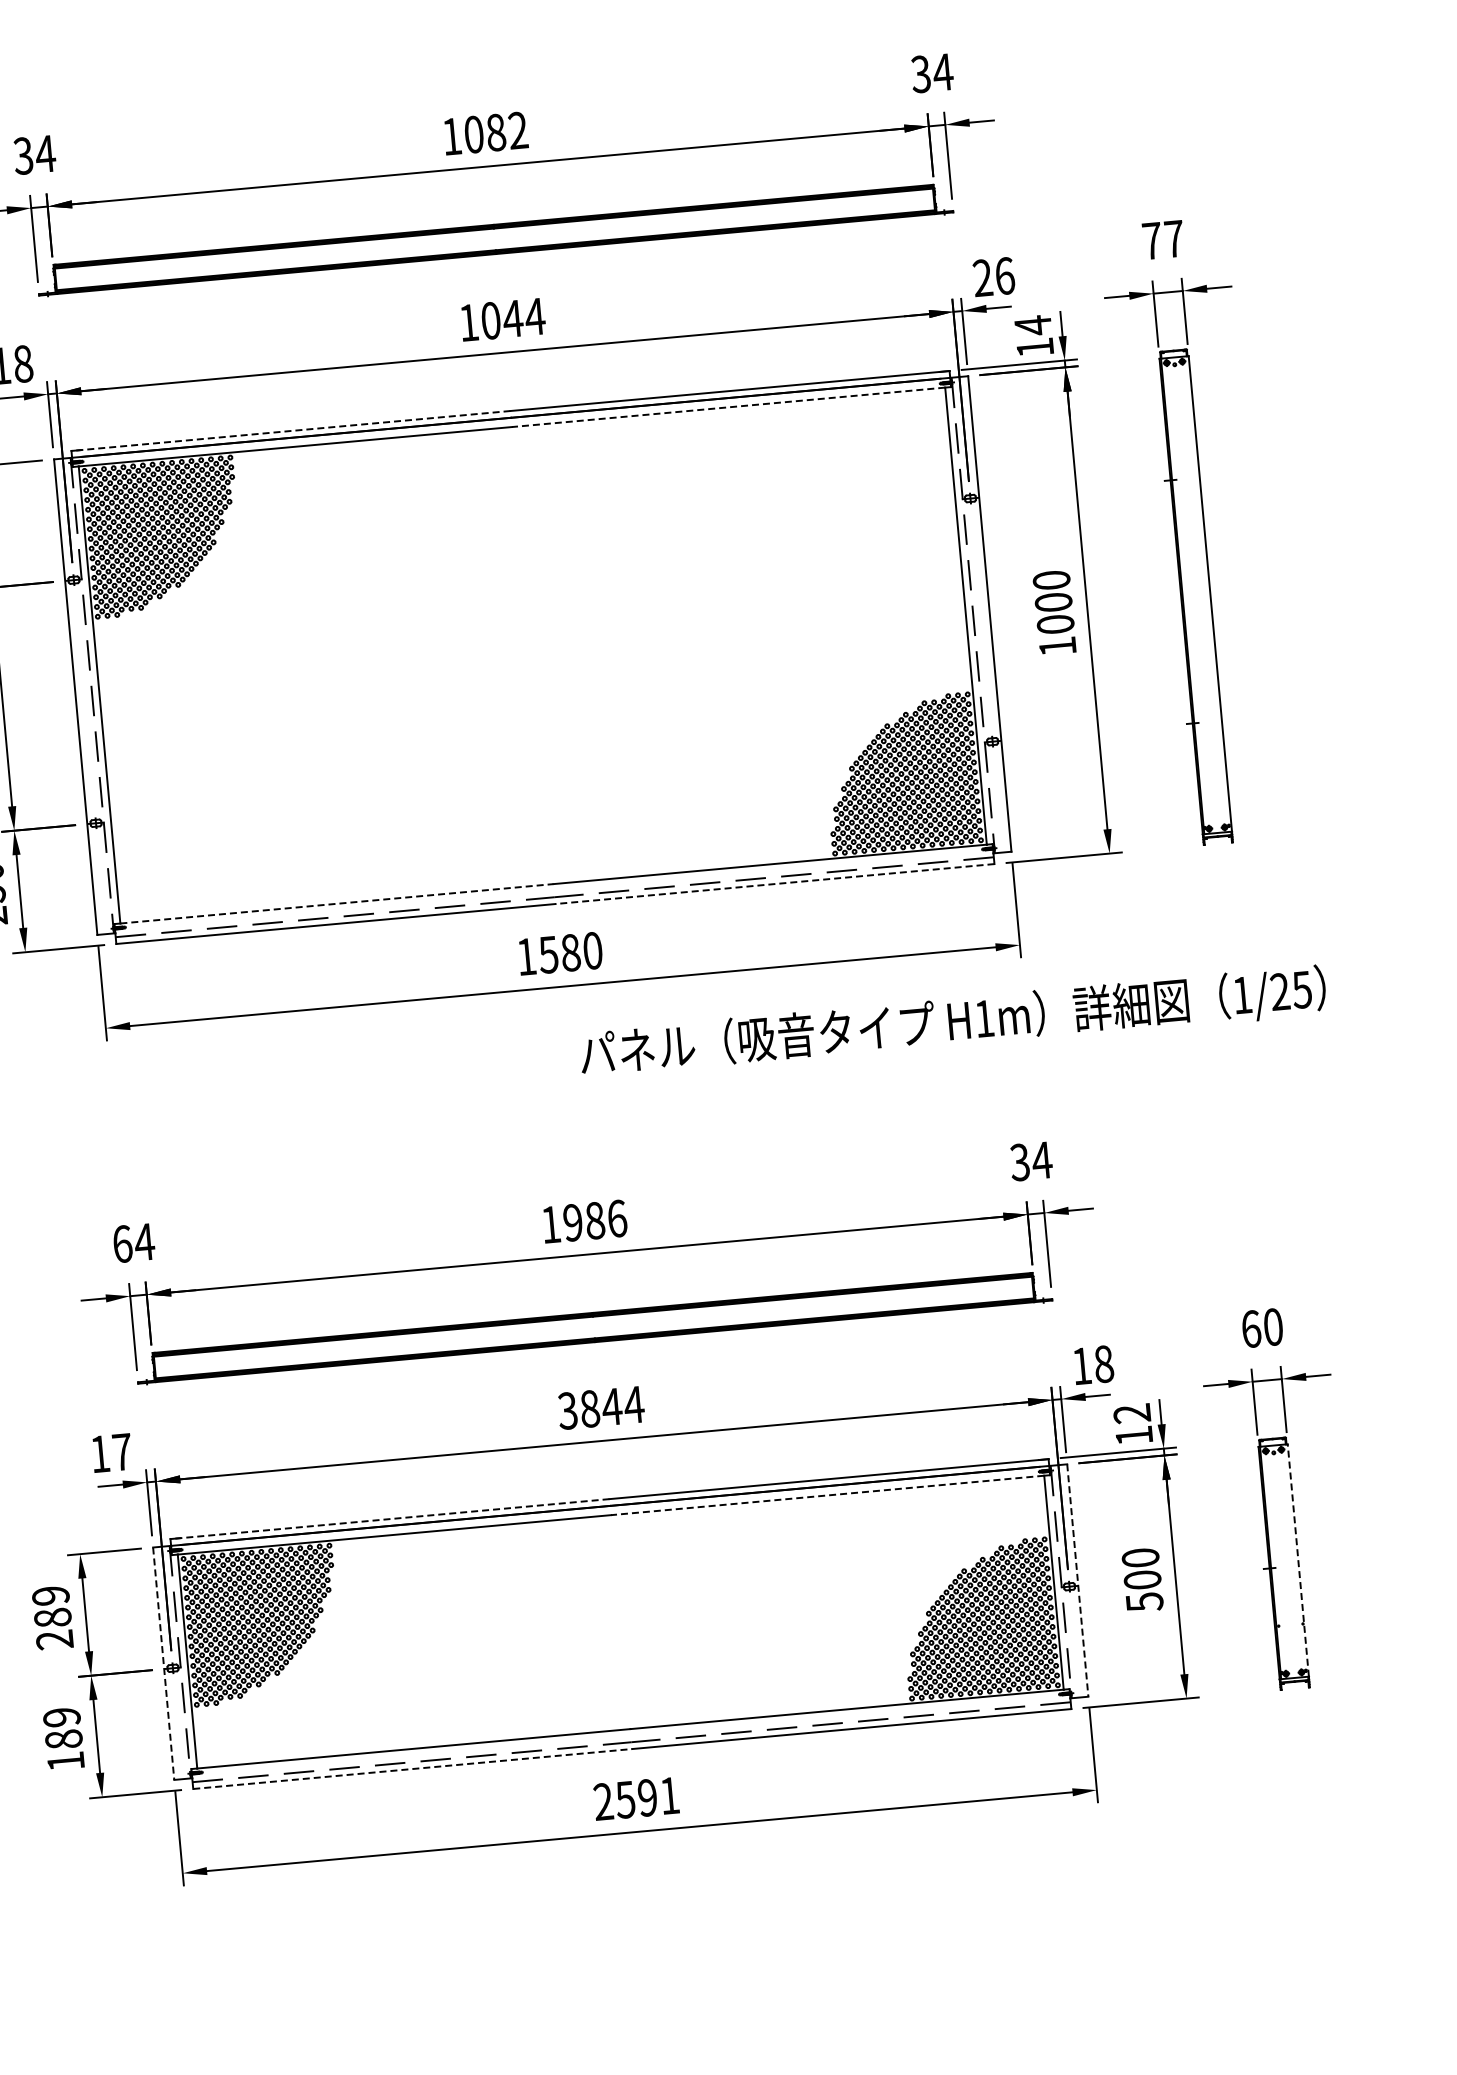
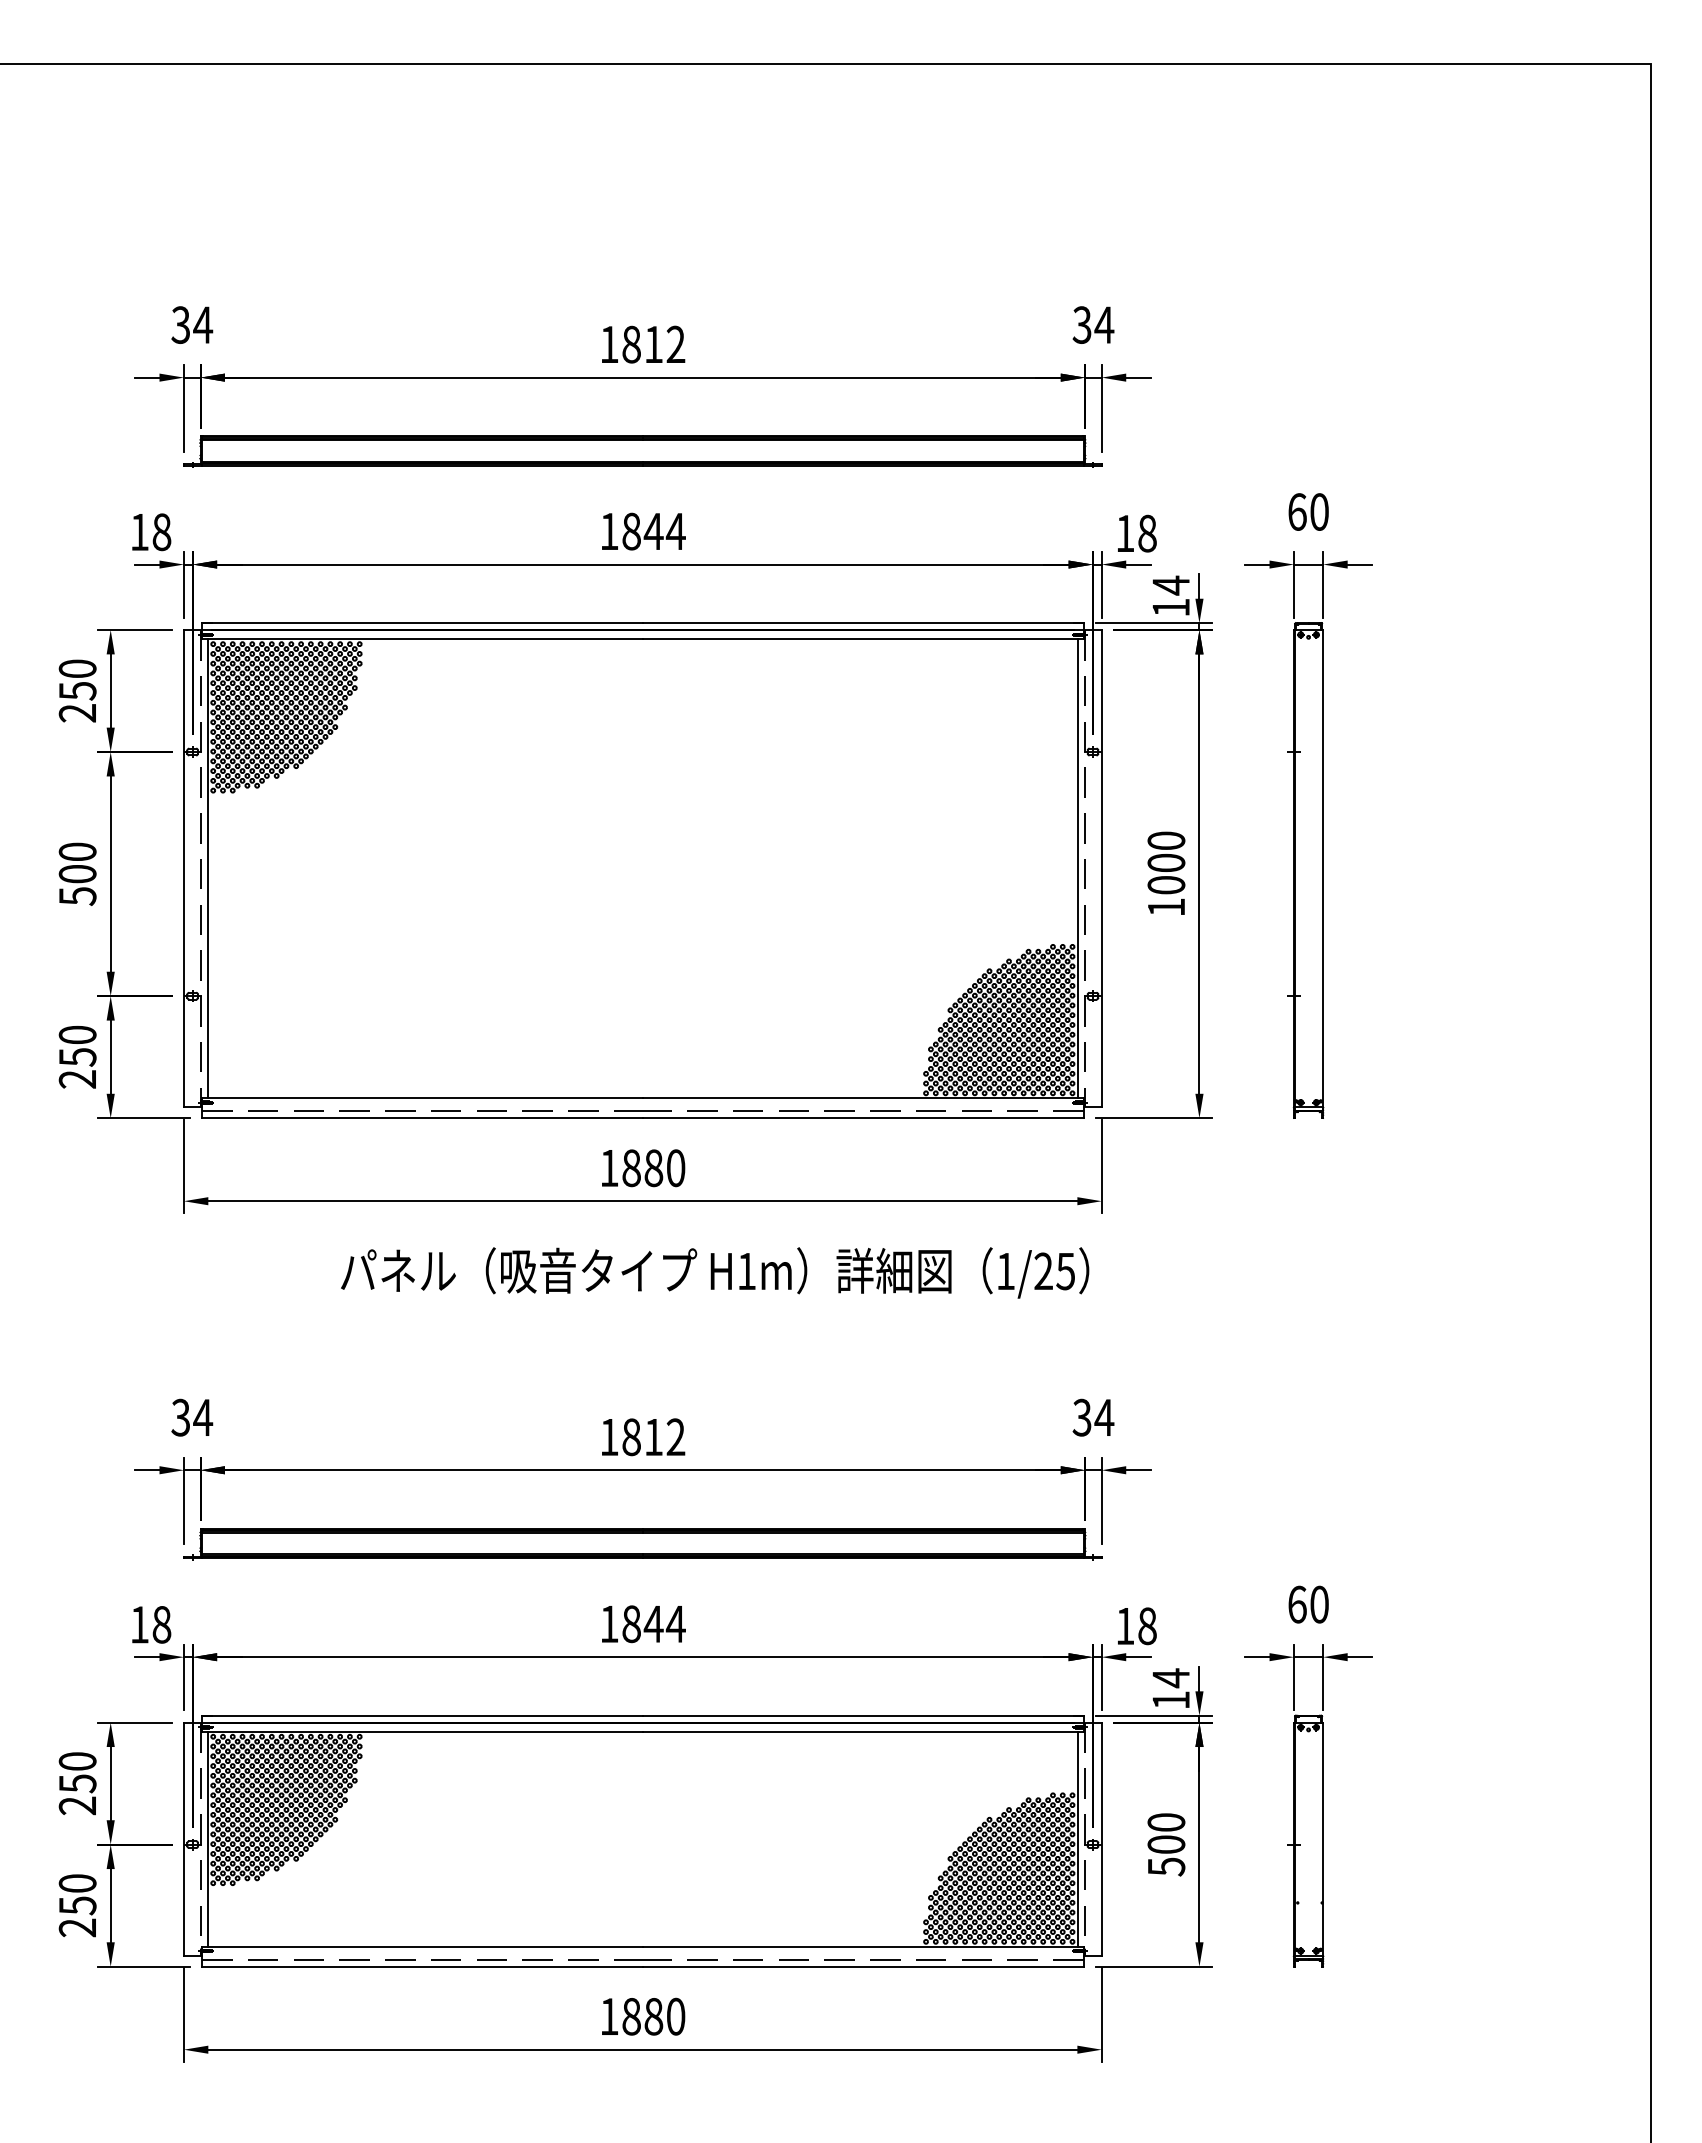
text: (484, 133) -> (642, 344), 1082 -> 1812
text: (1163, 239) -> (1308, 511), 77 -> 60
text: (993, 276) -> (1136, 533), 26 -> 18
text: (490, 320) -> (631, 531), 1044 -> 1844
line: (728, 407) -> (860, 639), dashed -> solid
line: (290, 431) -> (421, 623), dashed -> solid
line: (774, 884) -> (862, 1118), dashed -> solid
line: (337, 904) -> (425, 1098), dashed -> solid
text: (548, 955) -> (631, 1168), 1580 -> 1880
text: (953, 1022) -> (715, 1272), moved
text: (594, 1221) -> (653, 1437), 1986 -> 1812
text: (122, 1243) -> (180, 1417), 64 -> 34
text: (567, 1411) -> (608, 1624), 3844 -> 1844
text: (1131, 1414) -> (1170, 1678), 12 -> 14
text: (121, 1451) -> (161, 1624), 17 -> 18
line: (827, 1495) -> (860, 1731), dashed -> solid
line: (389, 1518) -> (421, 1715), dashed -> solid
line: (1298, 1560) -> (1323, 1839), dashed -> solid
line: (1077, 1580) -> (1101, 1839), dashed -> solid
text: (51, 1606) -> (77, 1772), 289 -> 250
line: (163, 1663) -> (183, 1839), dashed -> solid
text: (63, 1739) -> (77, 1905), 189 -> 250
line: (412, 1768) -> (422, 1966), dashed -> solid
text: (636, 1798) -> (642, 2016), 2591 -> 1880

